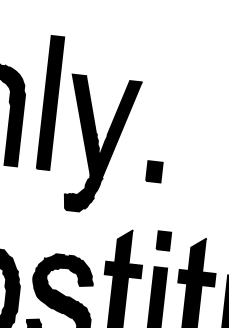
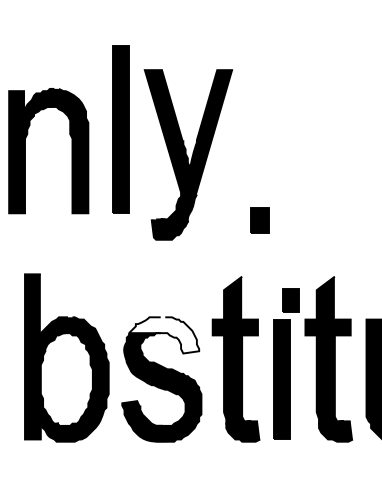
part: (99, 145) -> (187, 154), moved
part: (153, 171) -> (259, 220), moved
part: (163, 240) -> (290, 300), moved
fill: (66, 270) -> (164, 335), removed

